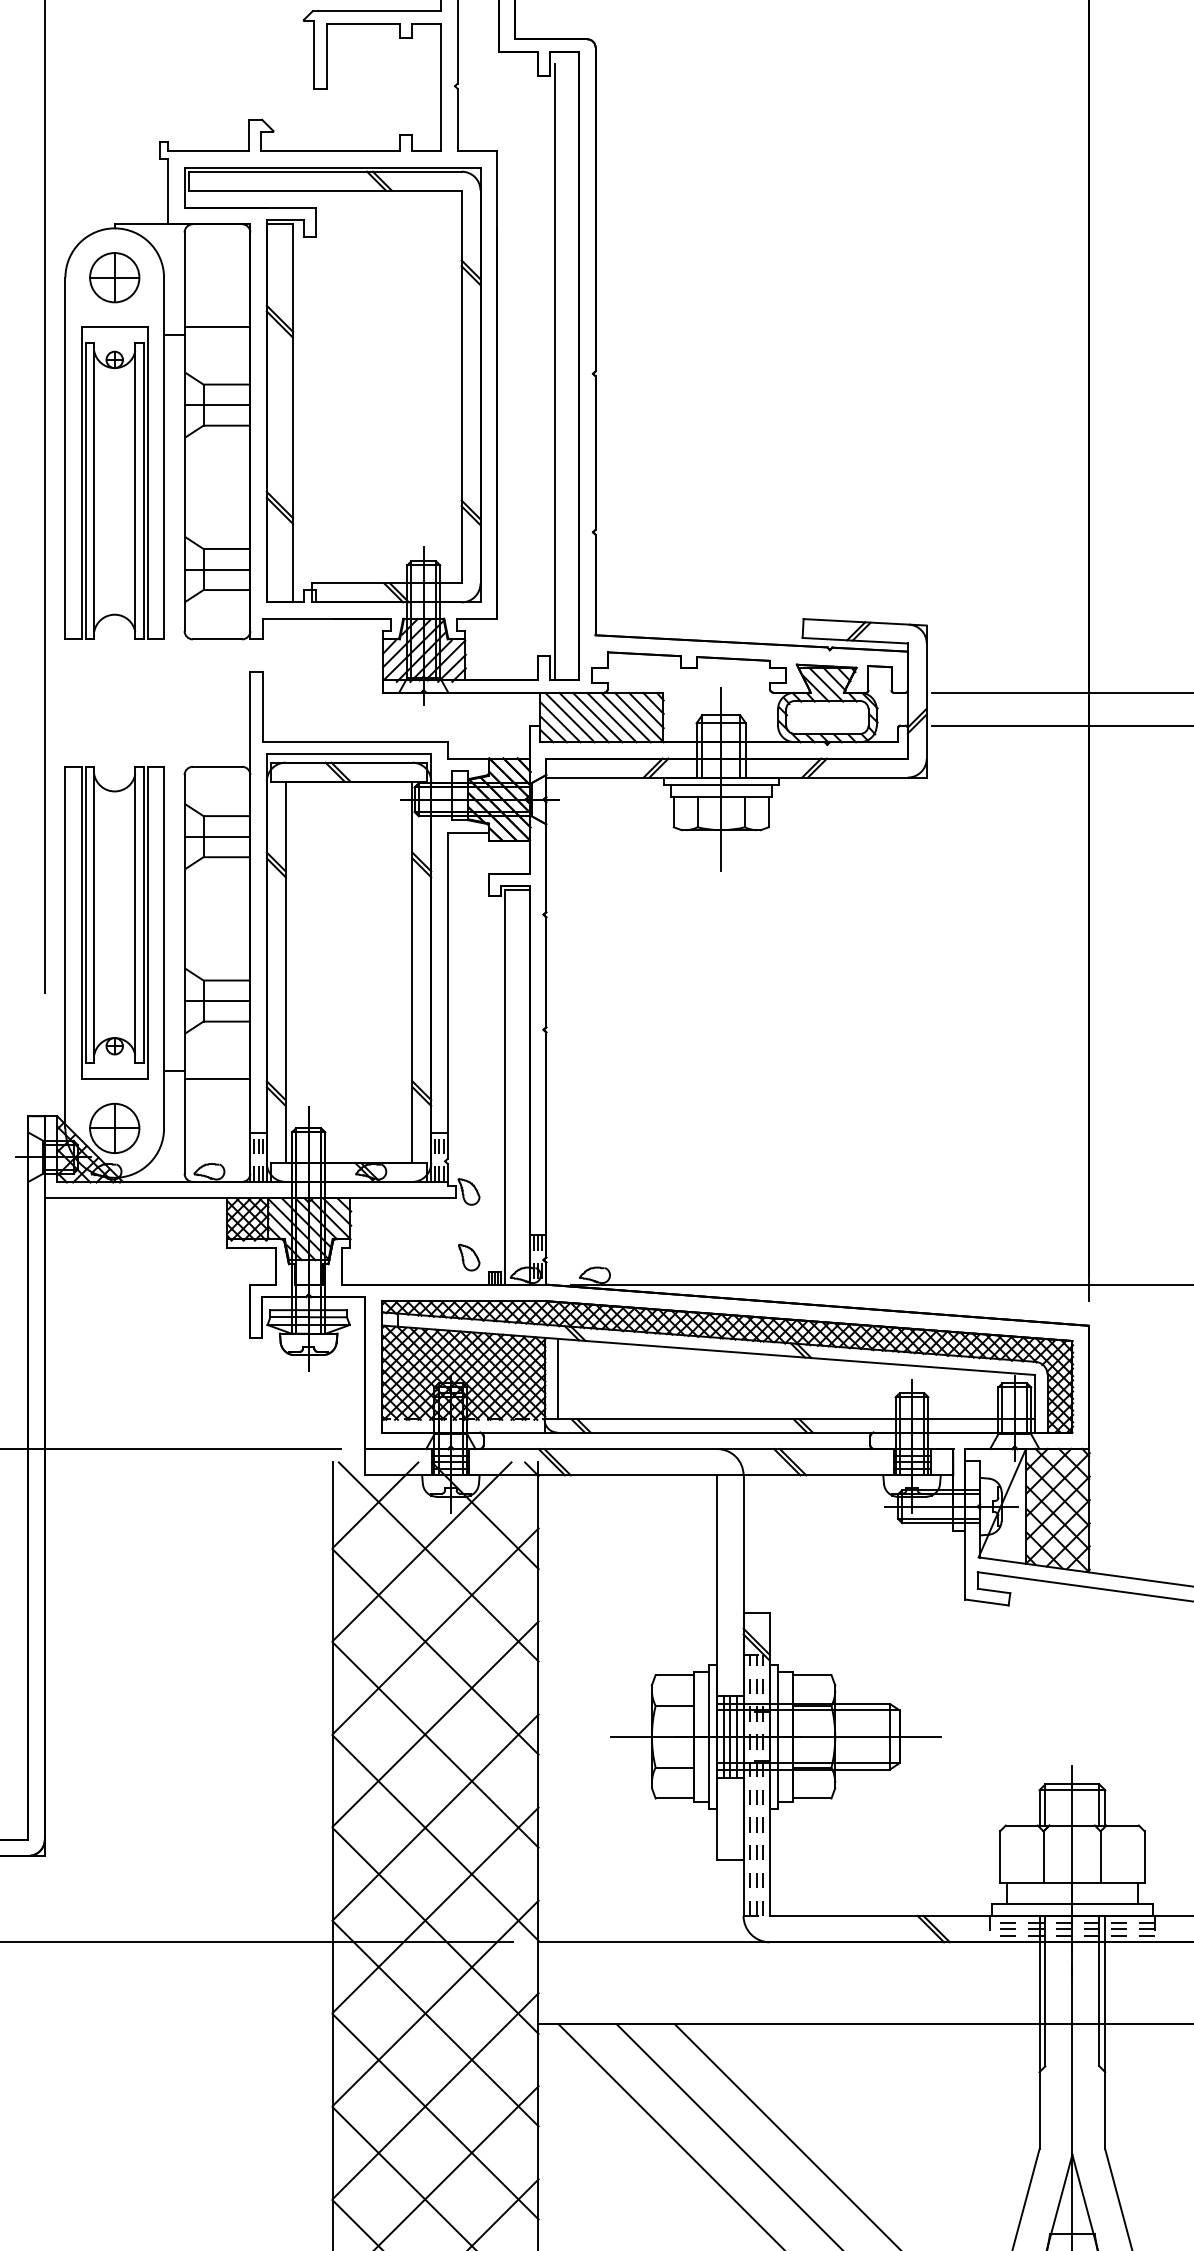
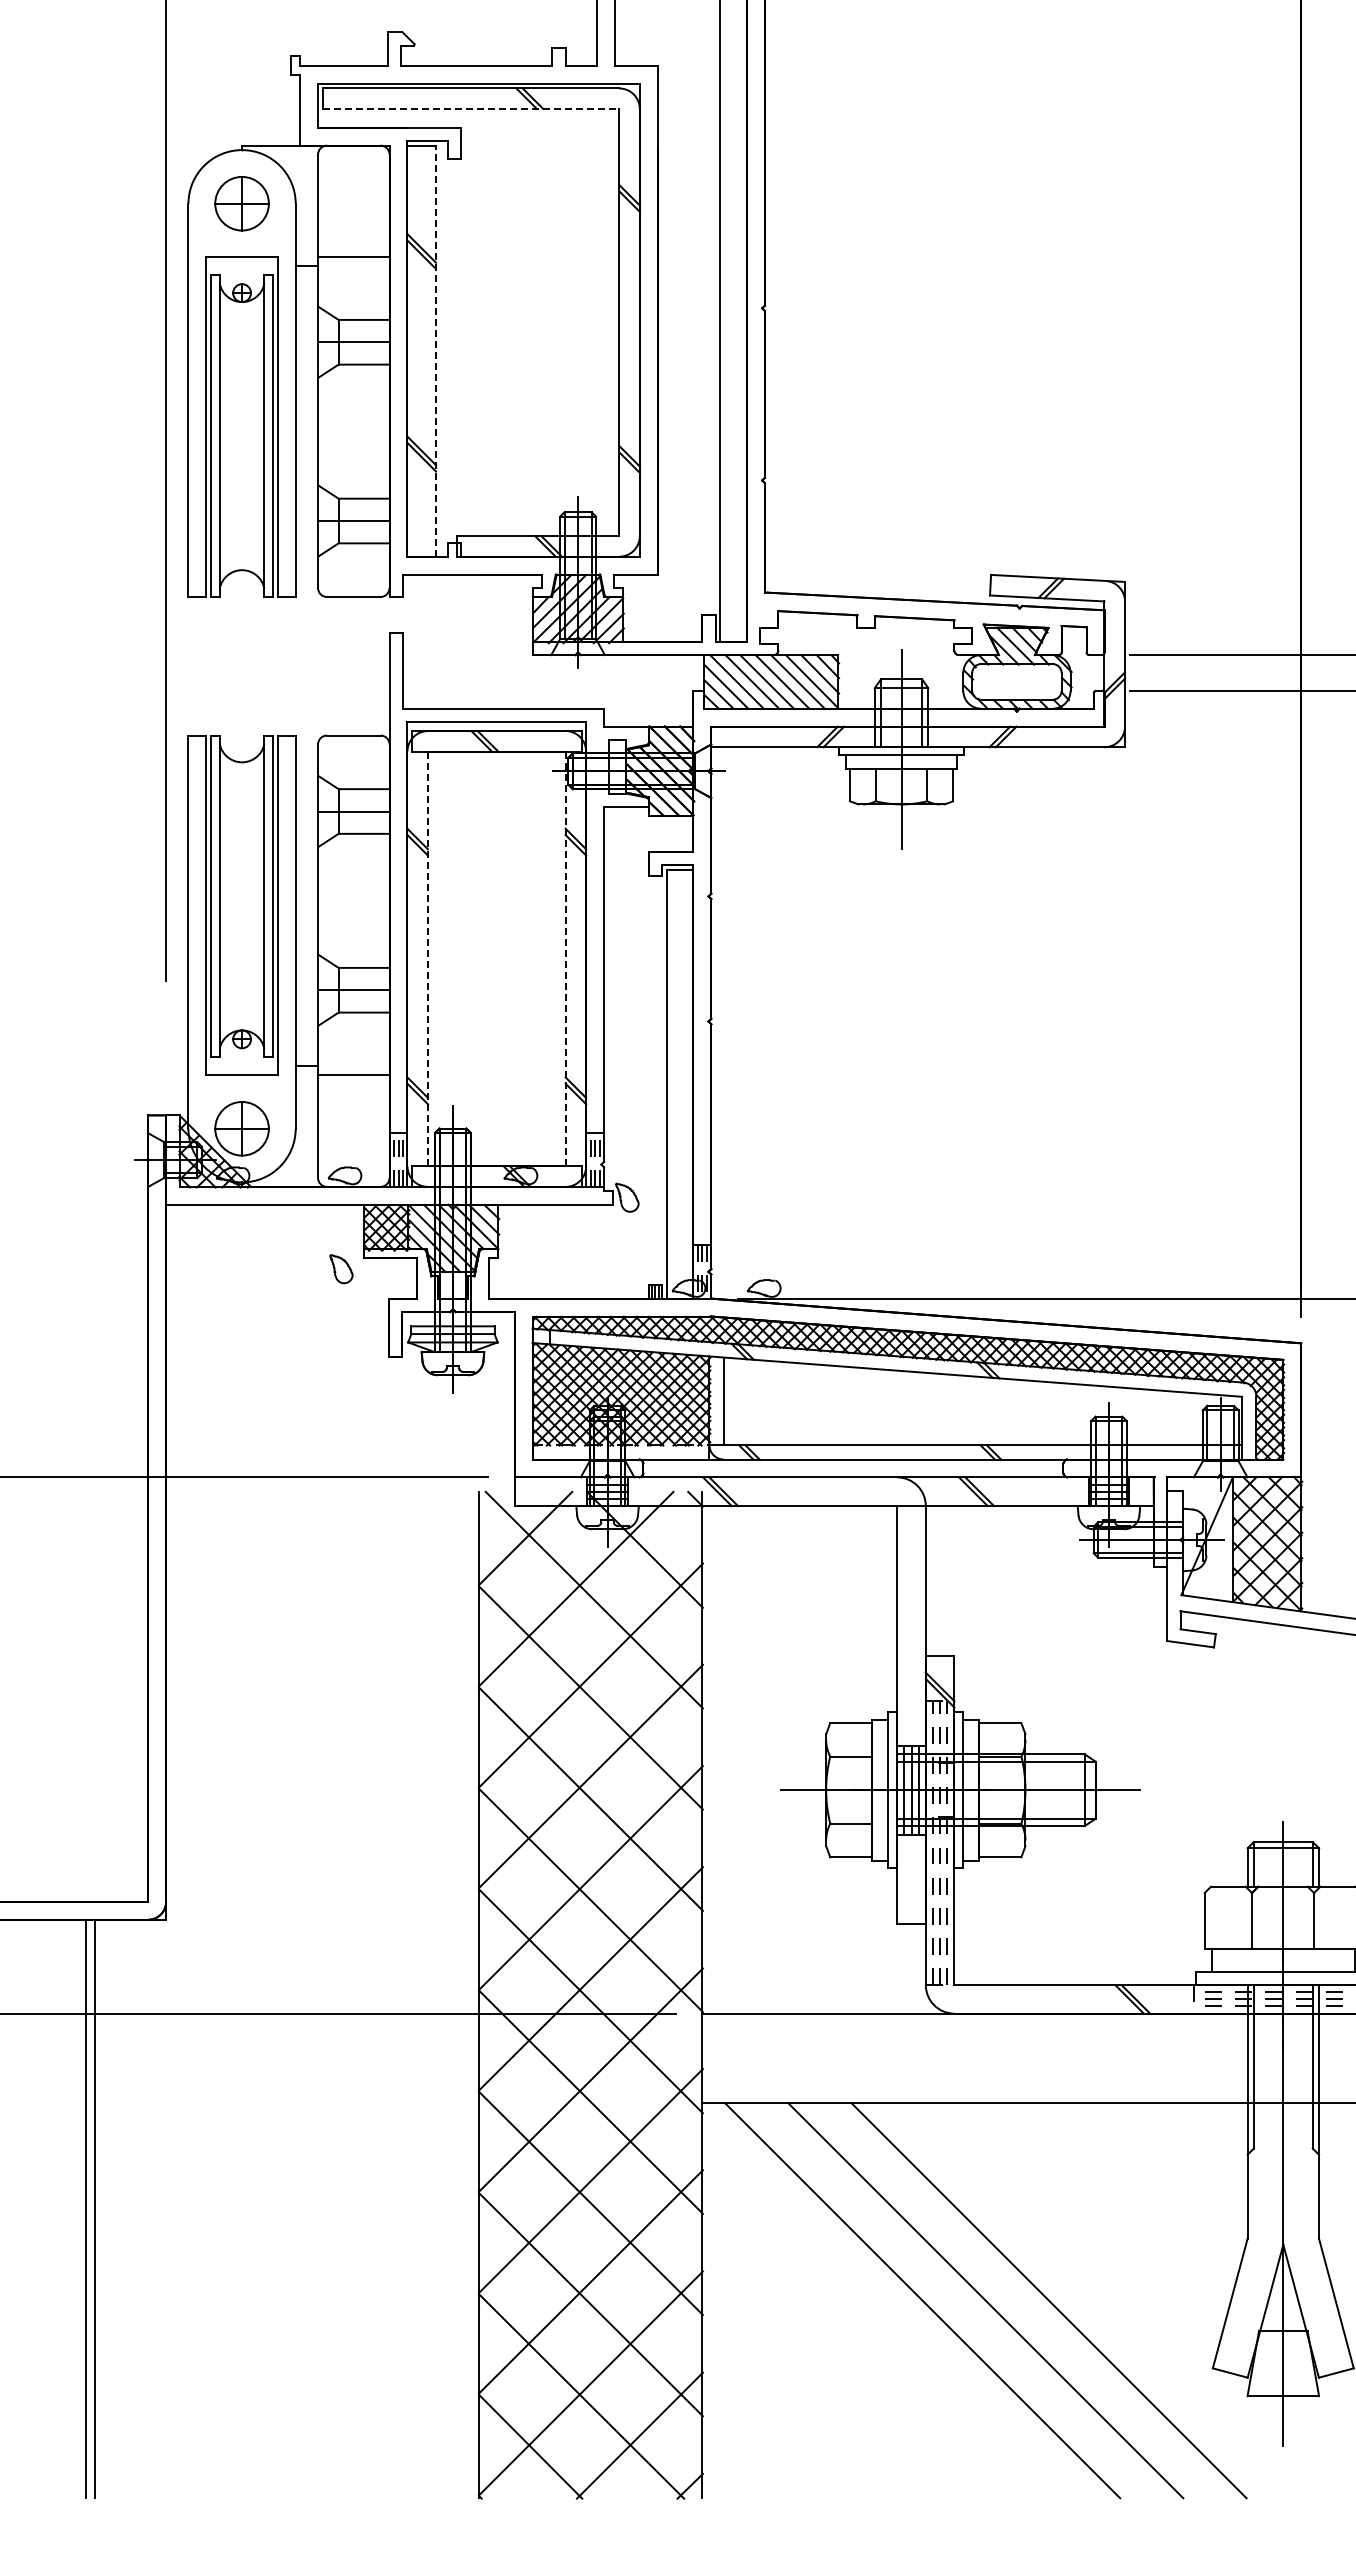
line: (325, 191) -> (471, 109), solid -> dashed
line: (293, 413) -> (436, 351), solid -> dashed
line: (285, 972) -> (427, 959), solid -> dashed
line: (412, 972) -> (565, 959), solid -> dashed
part: (469, 1257) -> (341, 1269), moved

